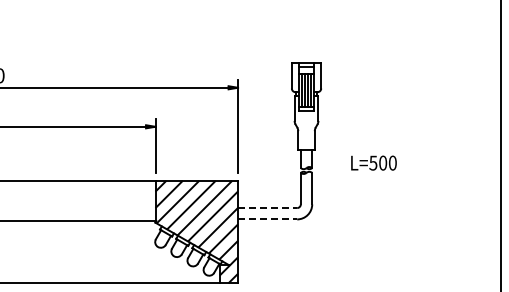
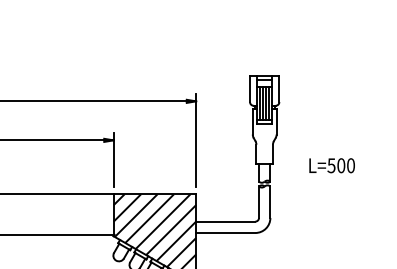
text: (373, 162) -> (331, 165), moved
line: (267, 208) -> (225, 222), dashed -> solid
line: (267, 219) -> (225, 233), dashed -> solid

